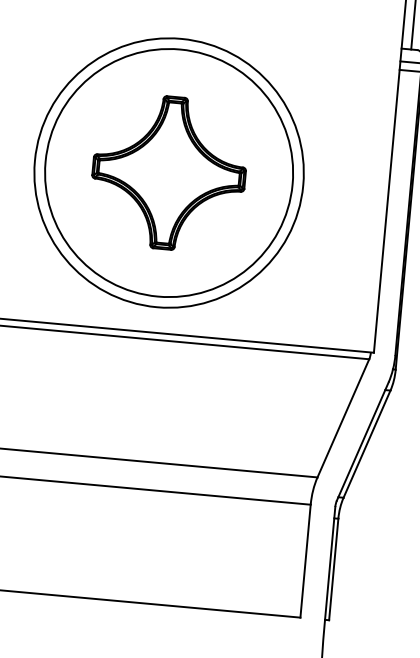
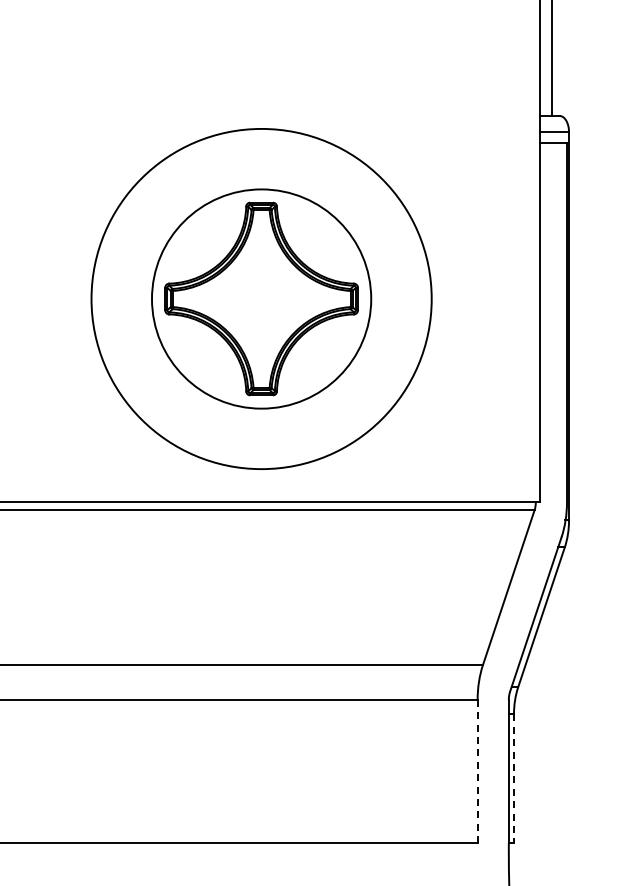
circle: (169, 172) -> (261, 298), size x0.7
line: (305, 561) -> (477, 771), solid -> dashed
line: (334, 570) -> (514, 779), solid -> dashed

